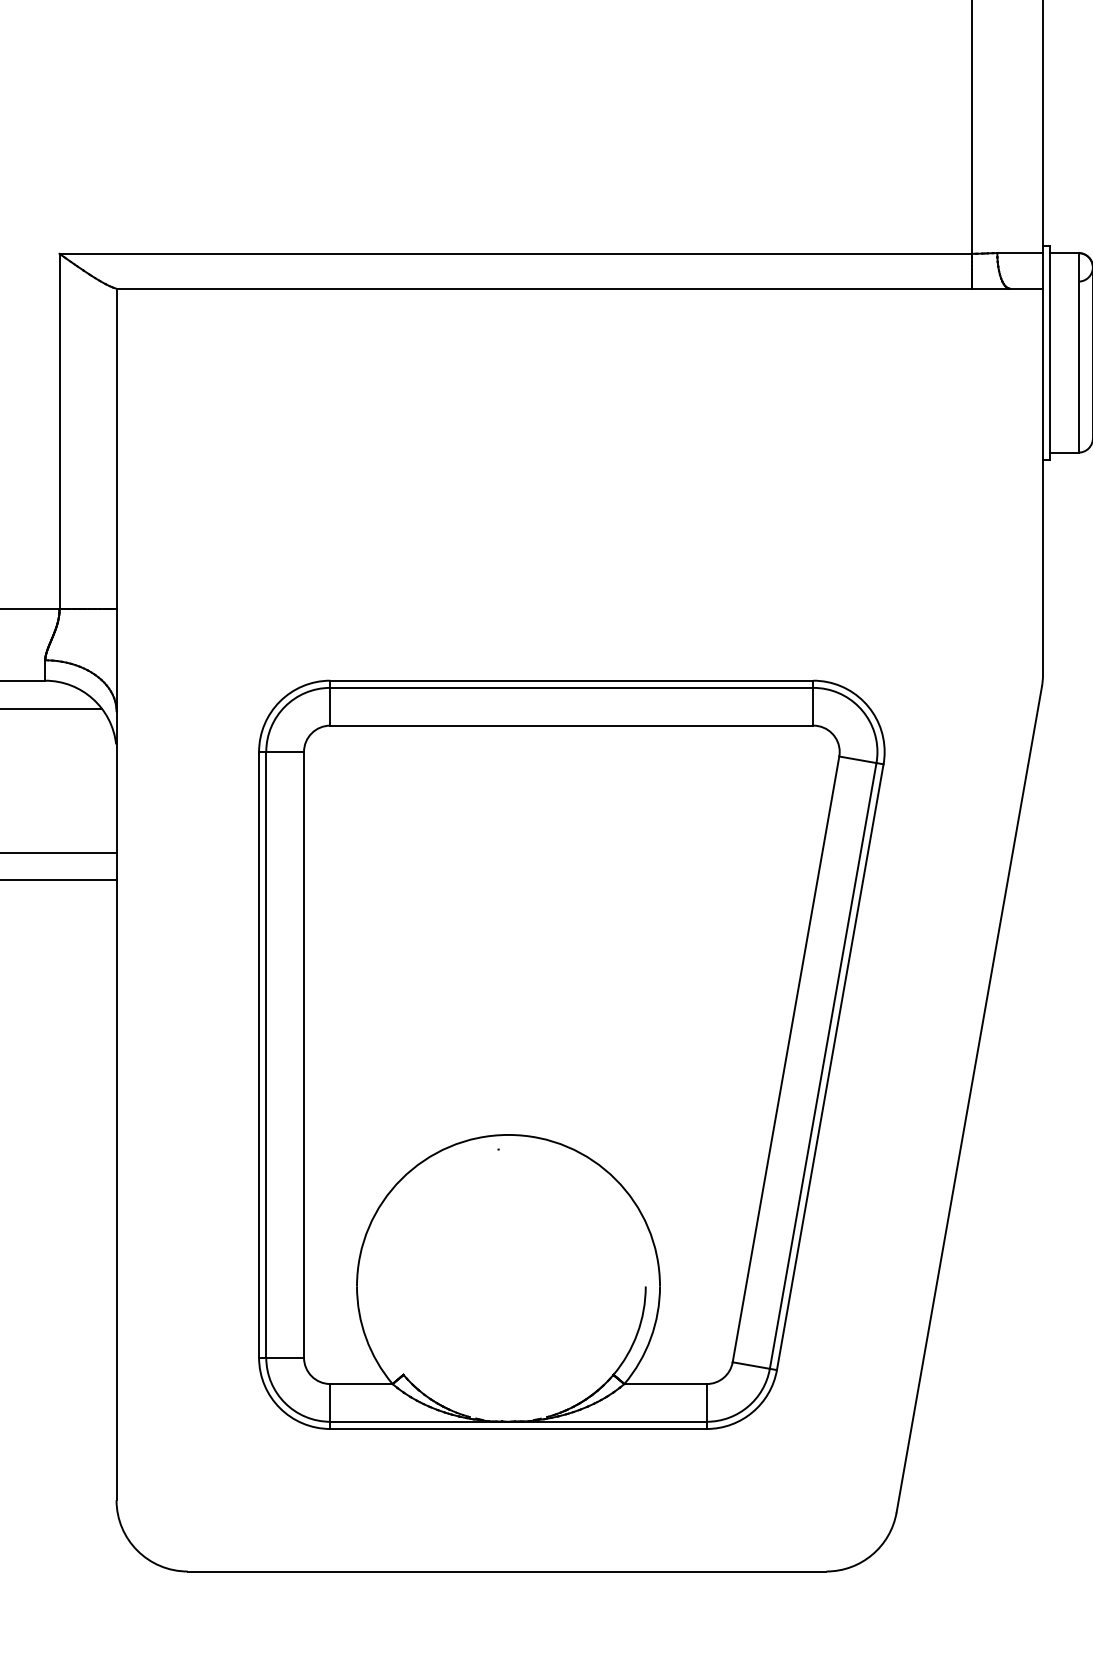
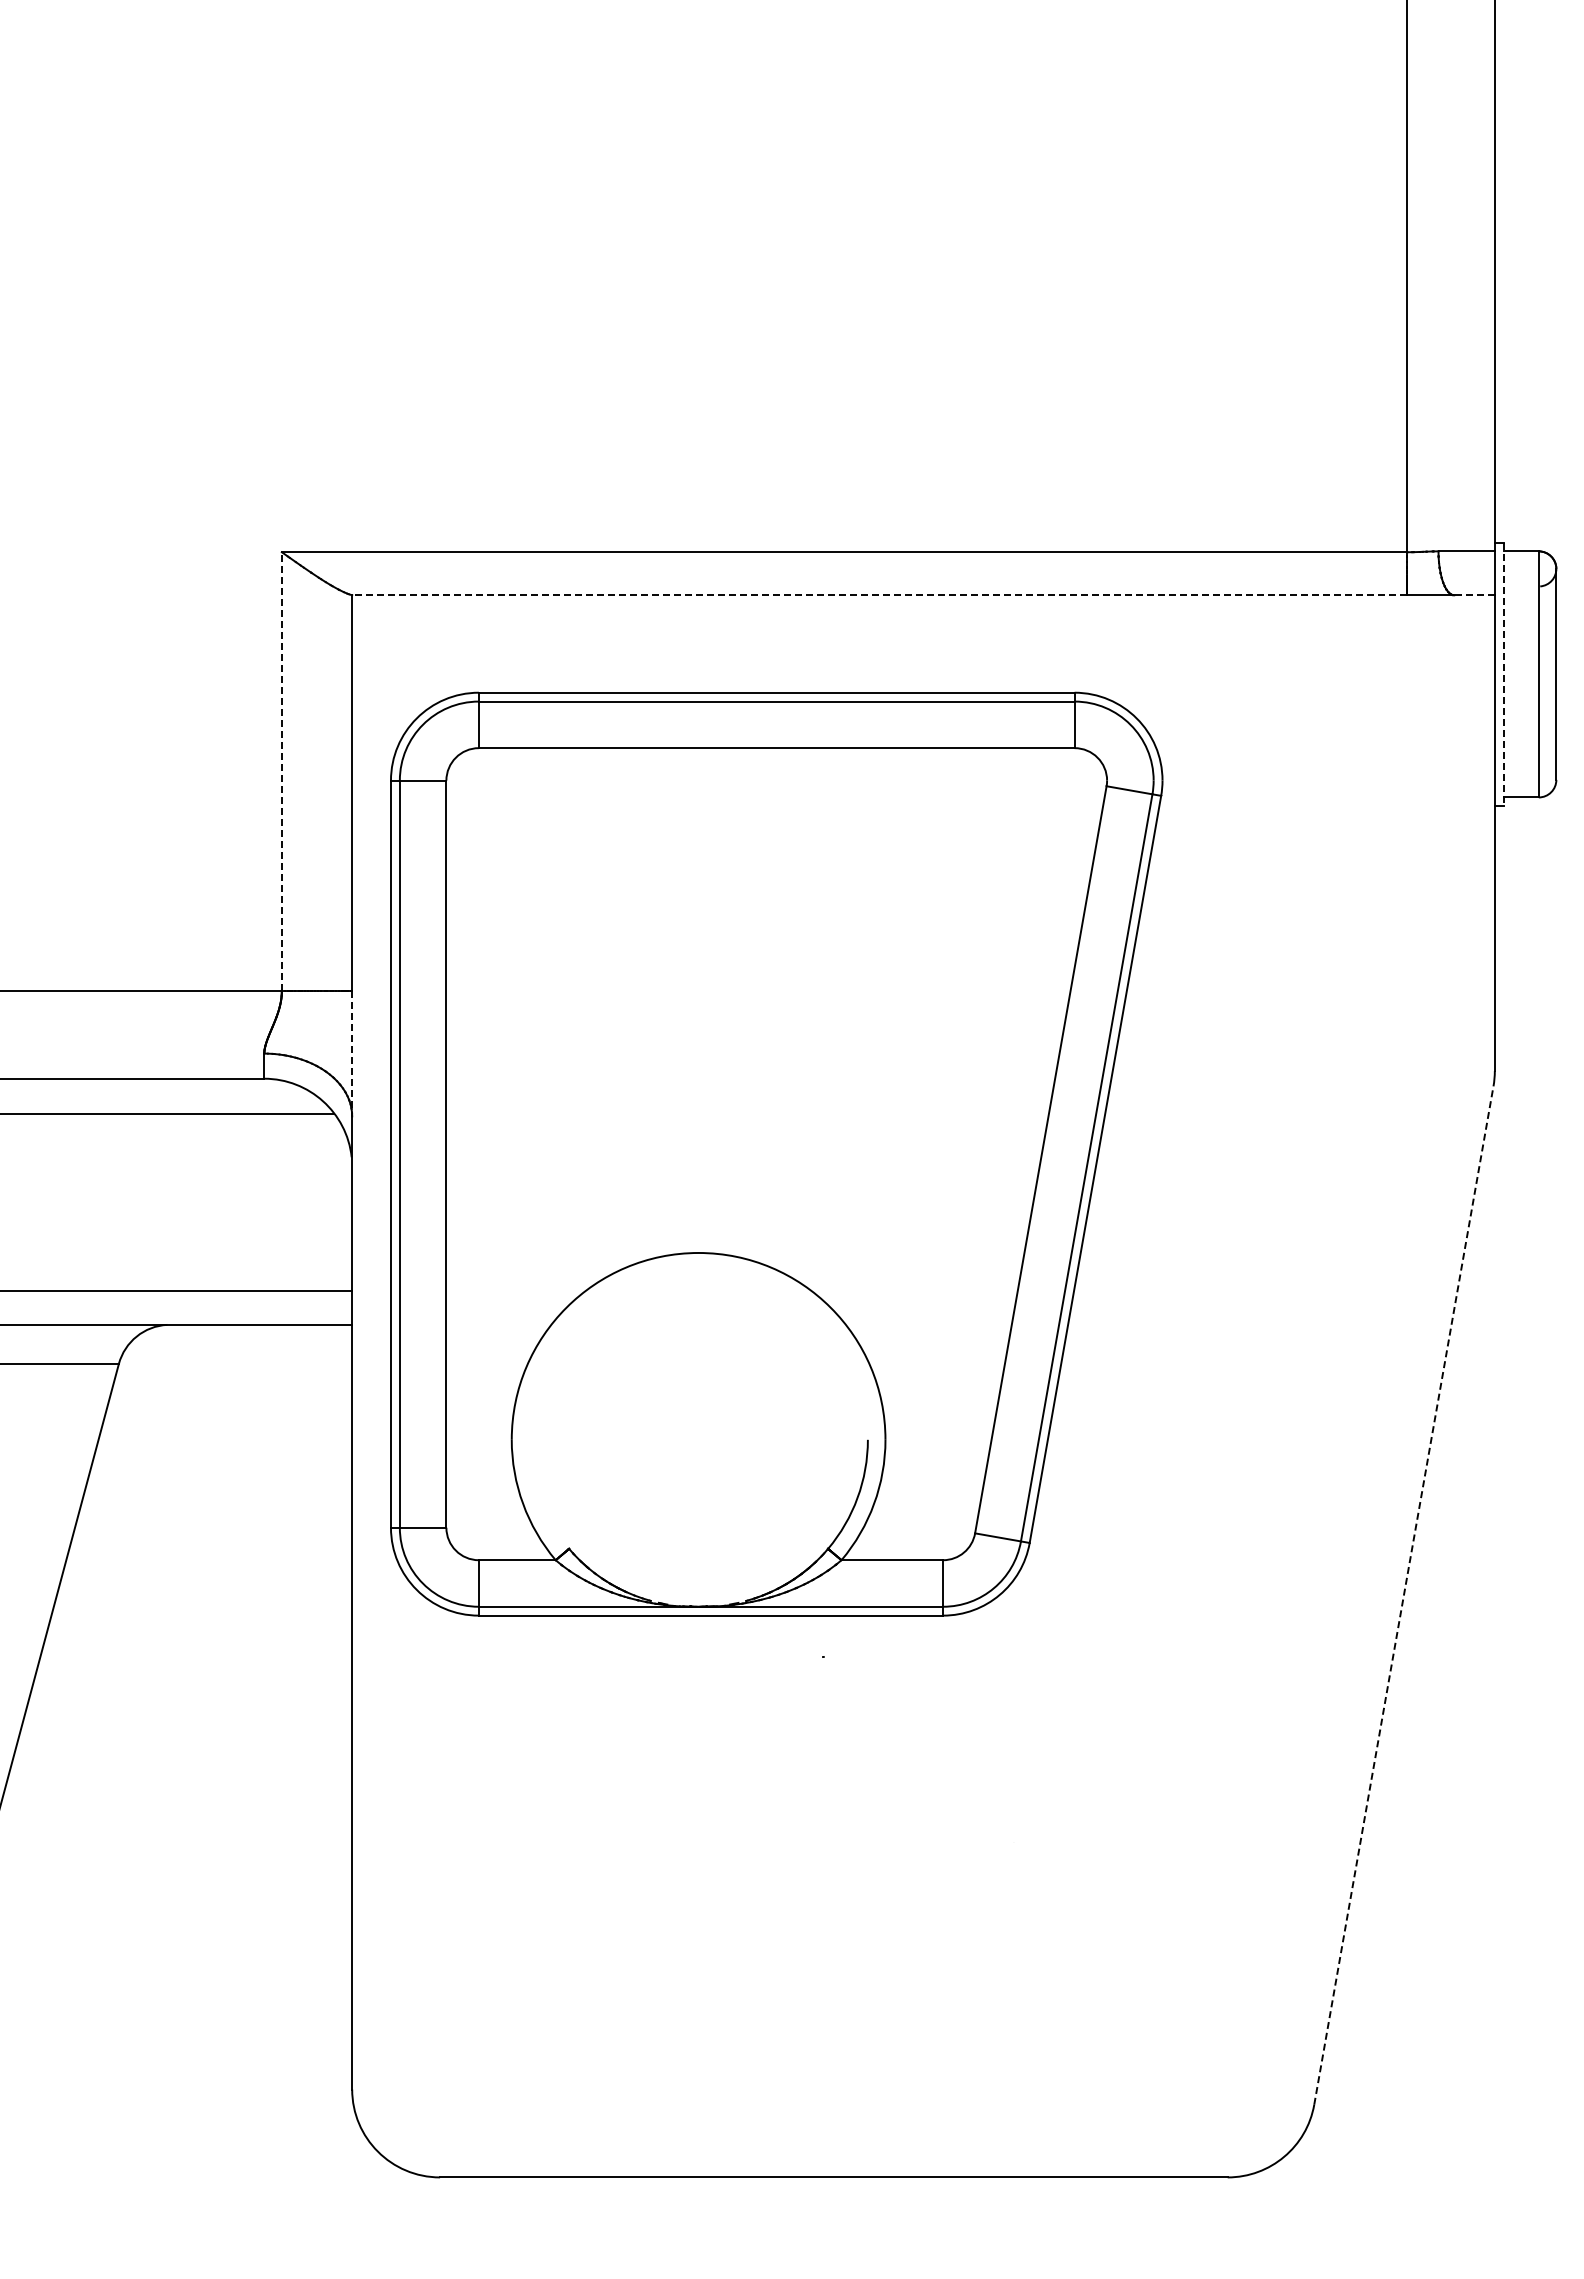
line: (544, 288) -> (879, 595), solid -> dashed
line: (1026, 288) -> (1474, 595), solid -> dashed
line: (1050, 352) -> (1503, 674), solid -> dashed
line: (59, 431) -> (281, 771), solid -> dashed
line: (116, 660) -> (352, 1053), solid -> dashed
part: (571, 1054) -> (776, 1153), moved
line: (968, 1099) -> (1403, 1595), solid -> dashed

